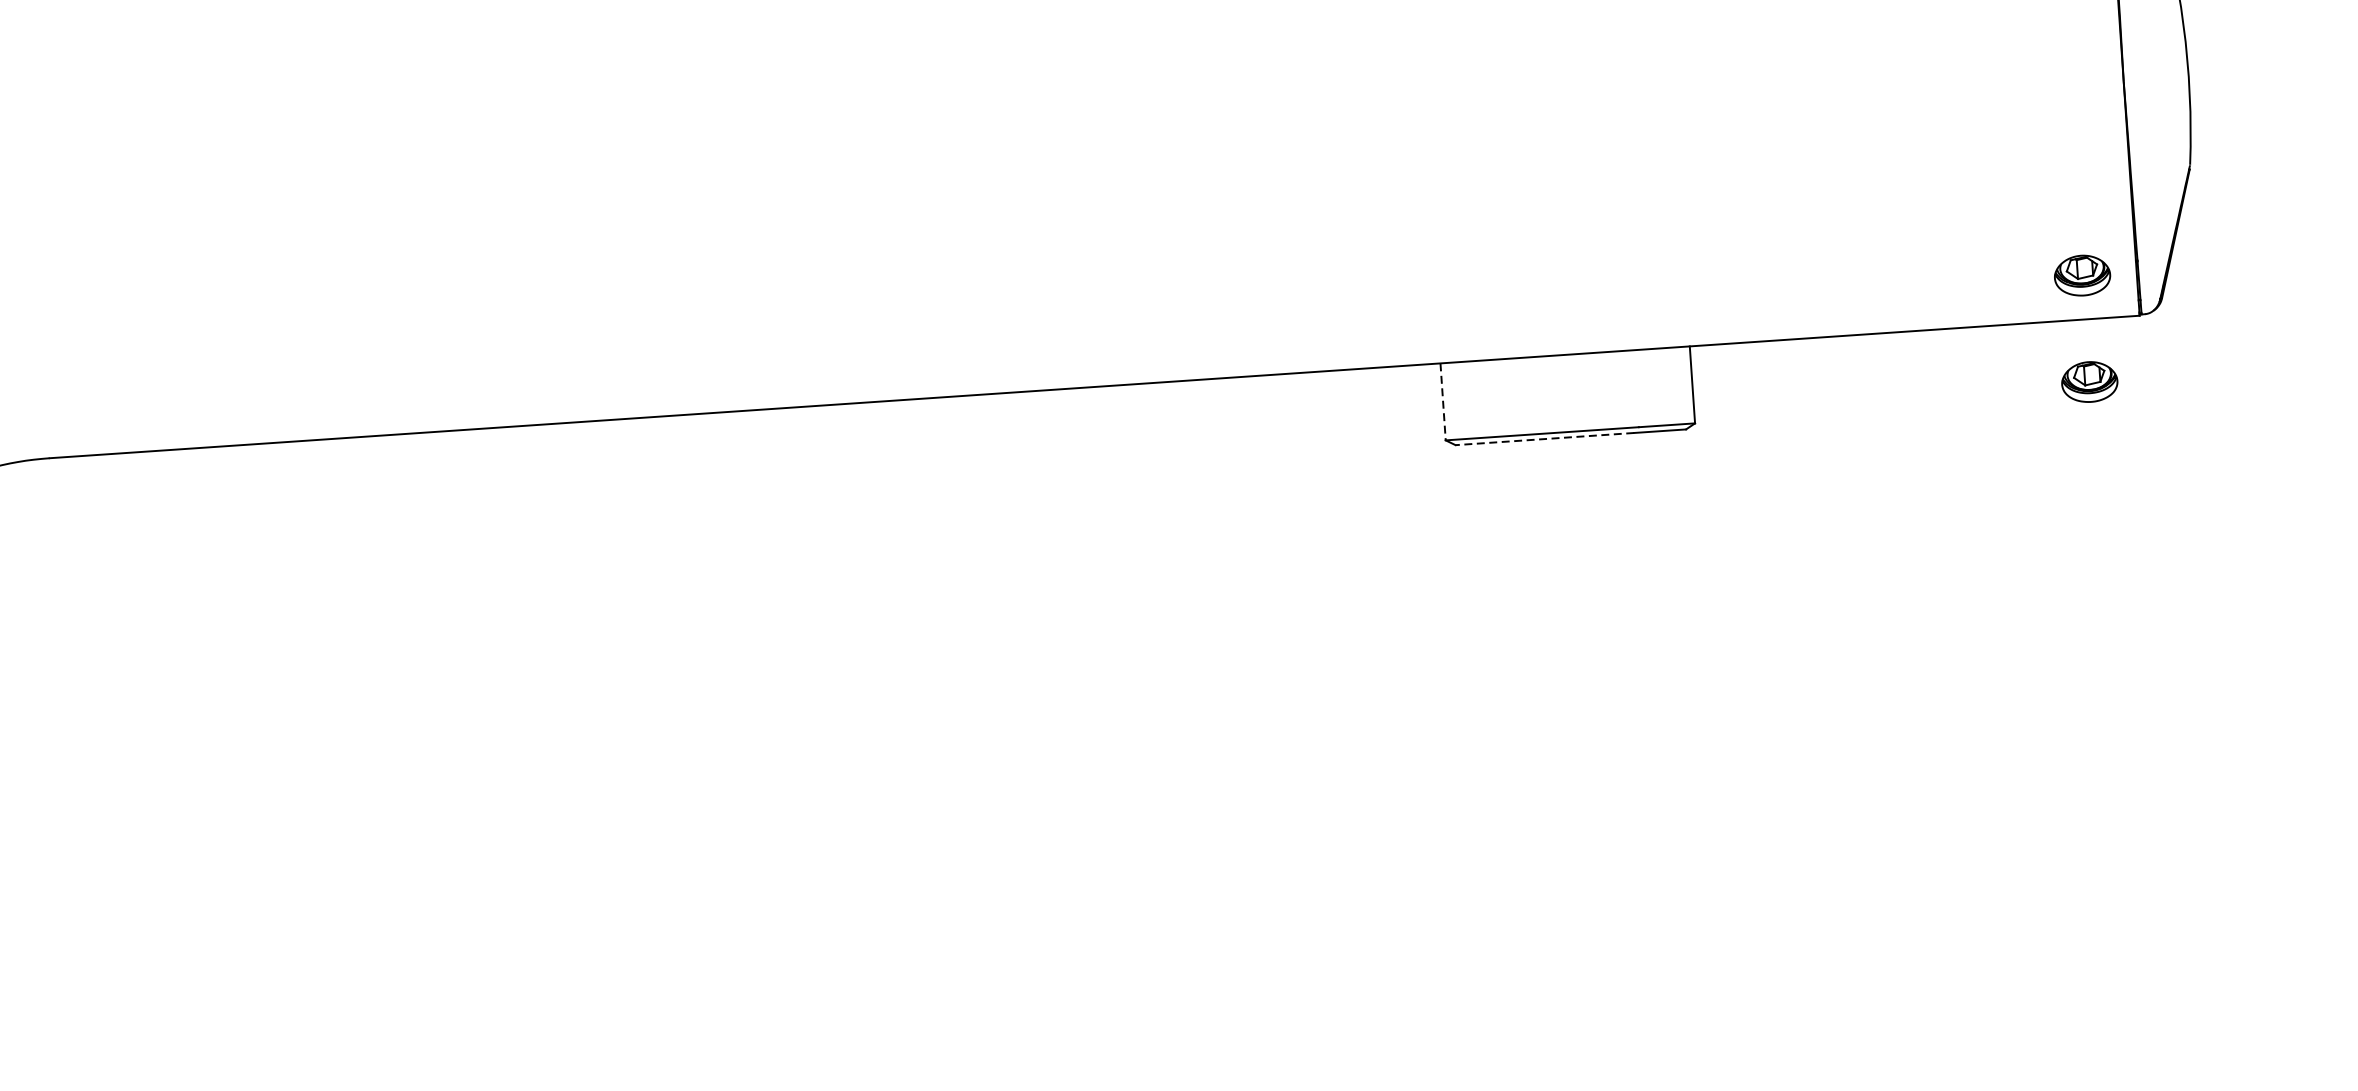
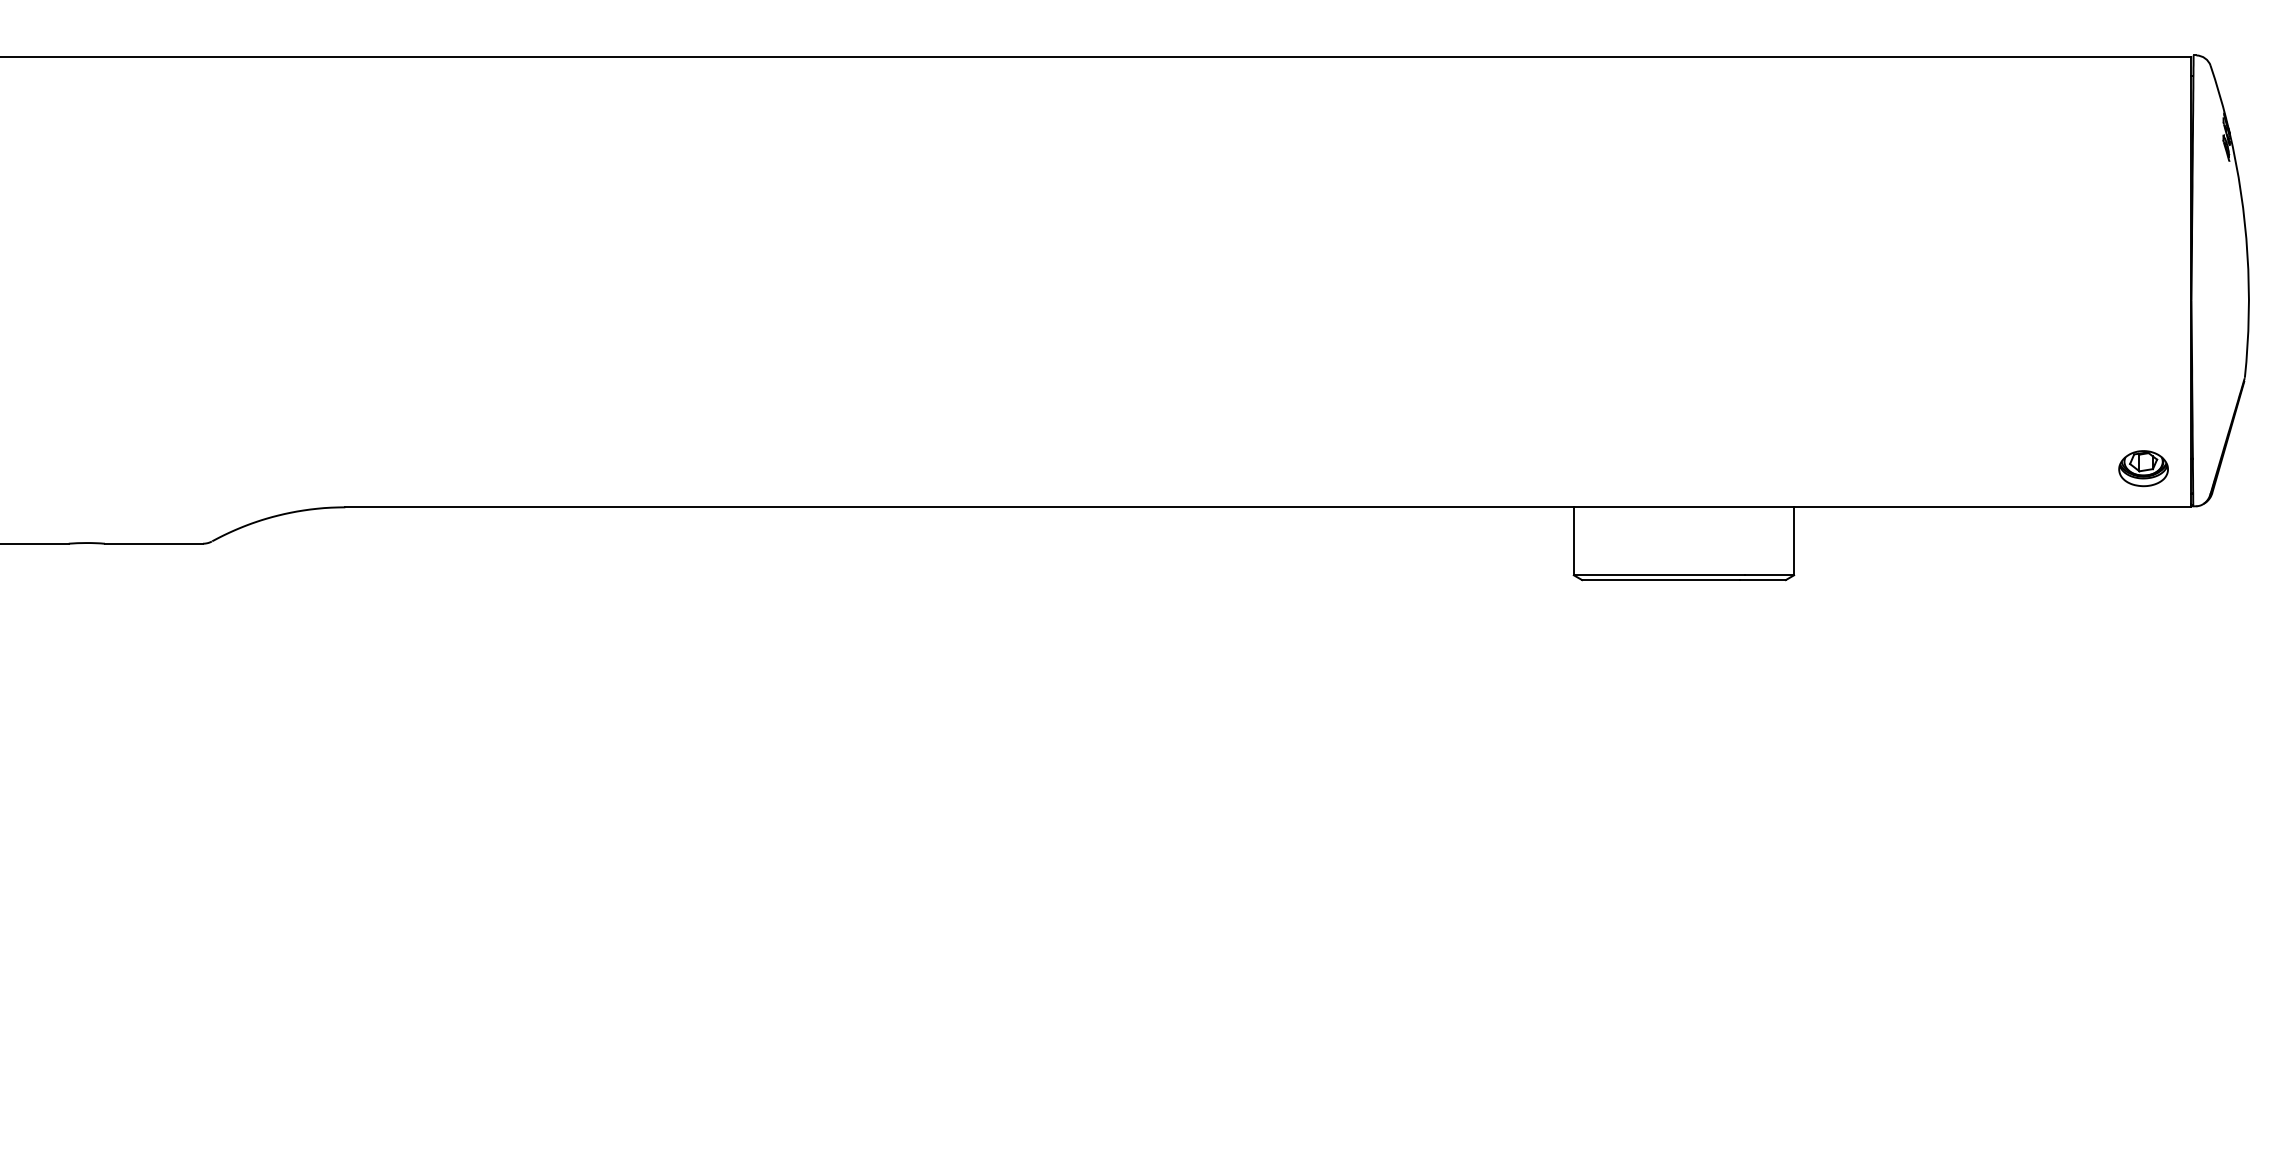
part: (2089, 381) -> (2143, 562), removed
line: (1442, 402) -> (1573, 541), dashed -> solid
line: (1545, 439) -> (1661, 580), dashed -> solid

